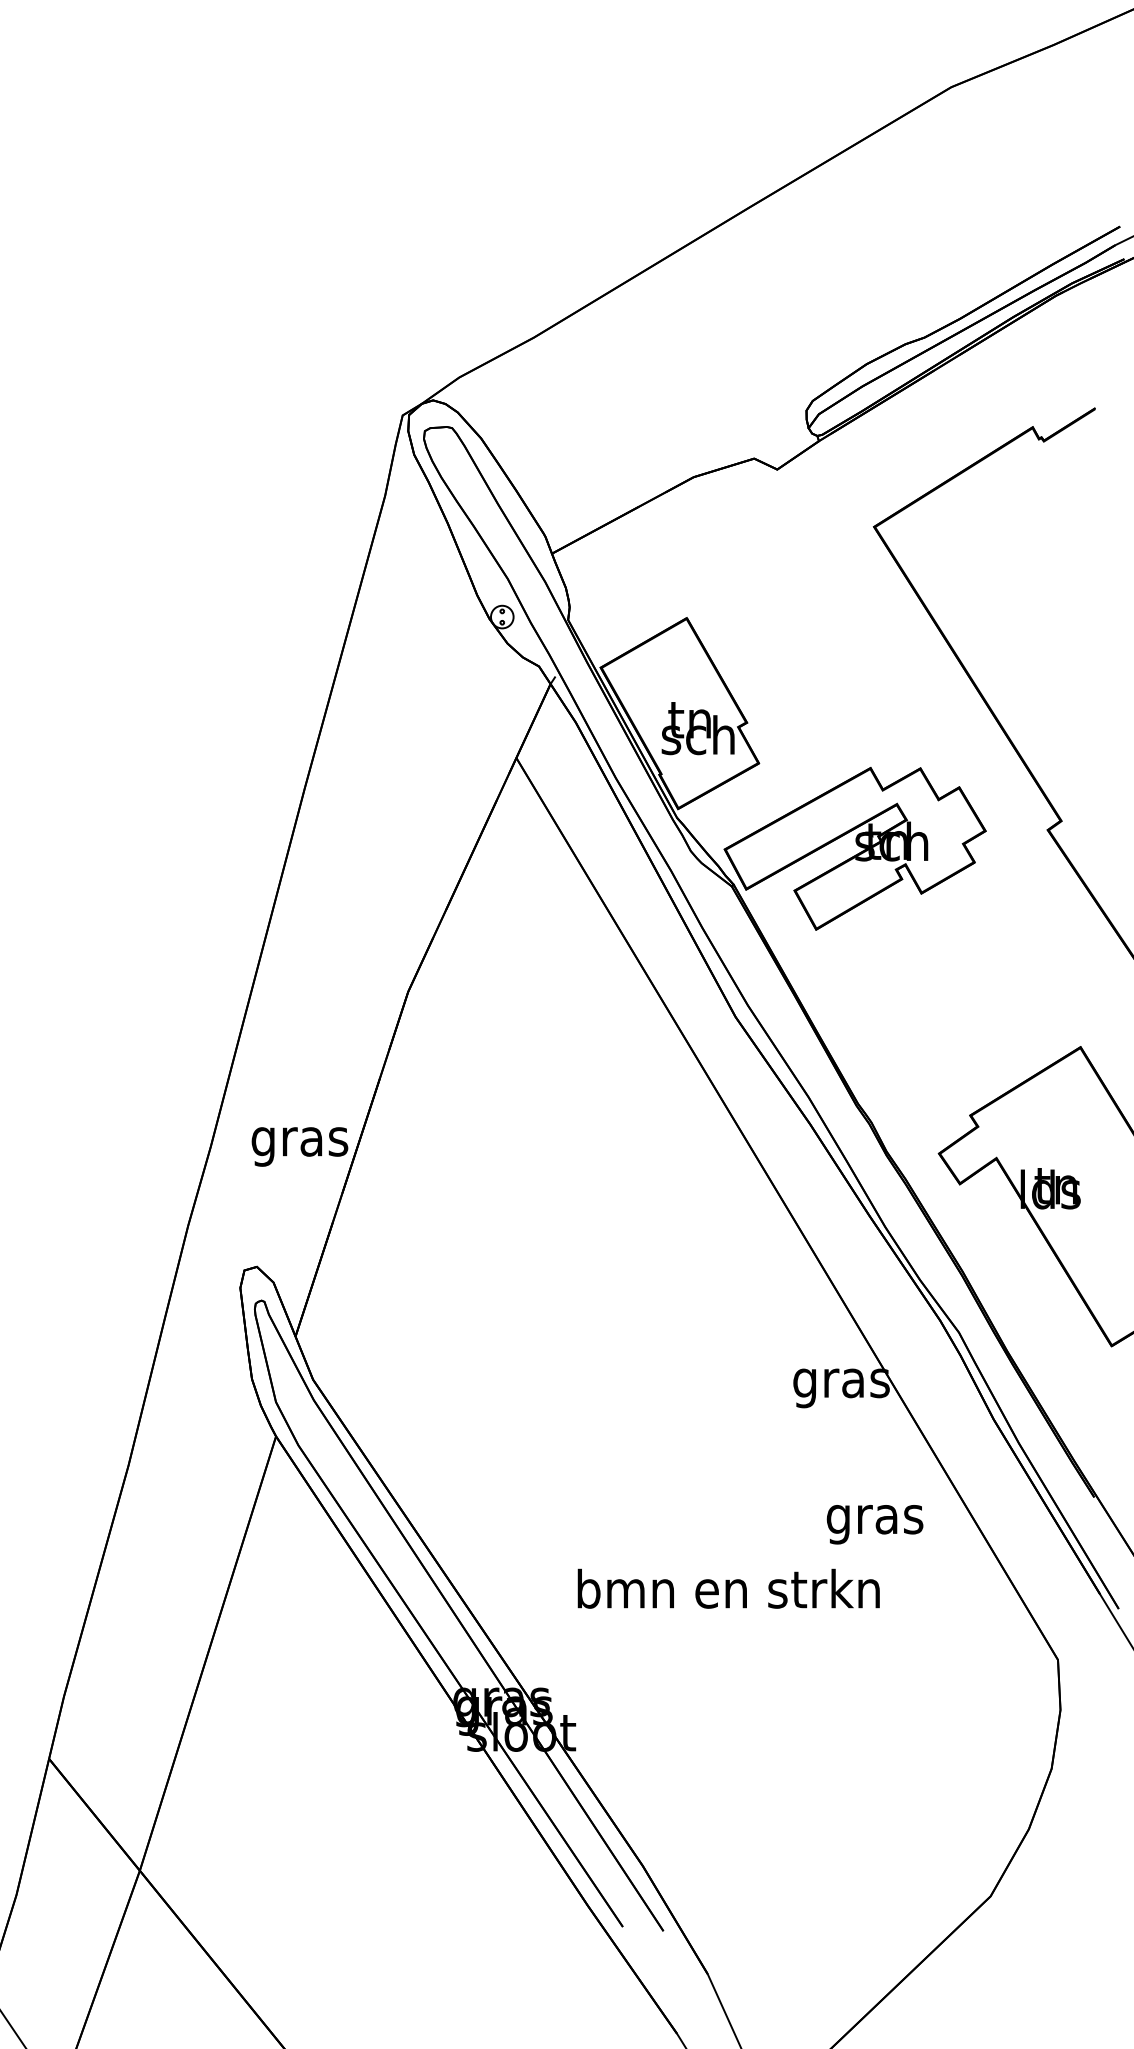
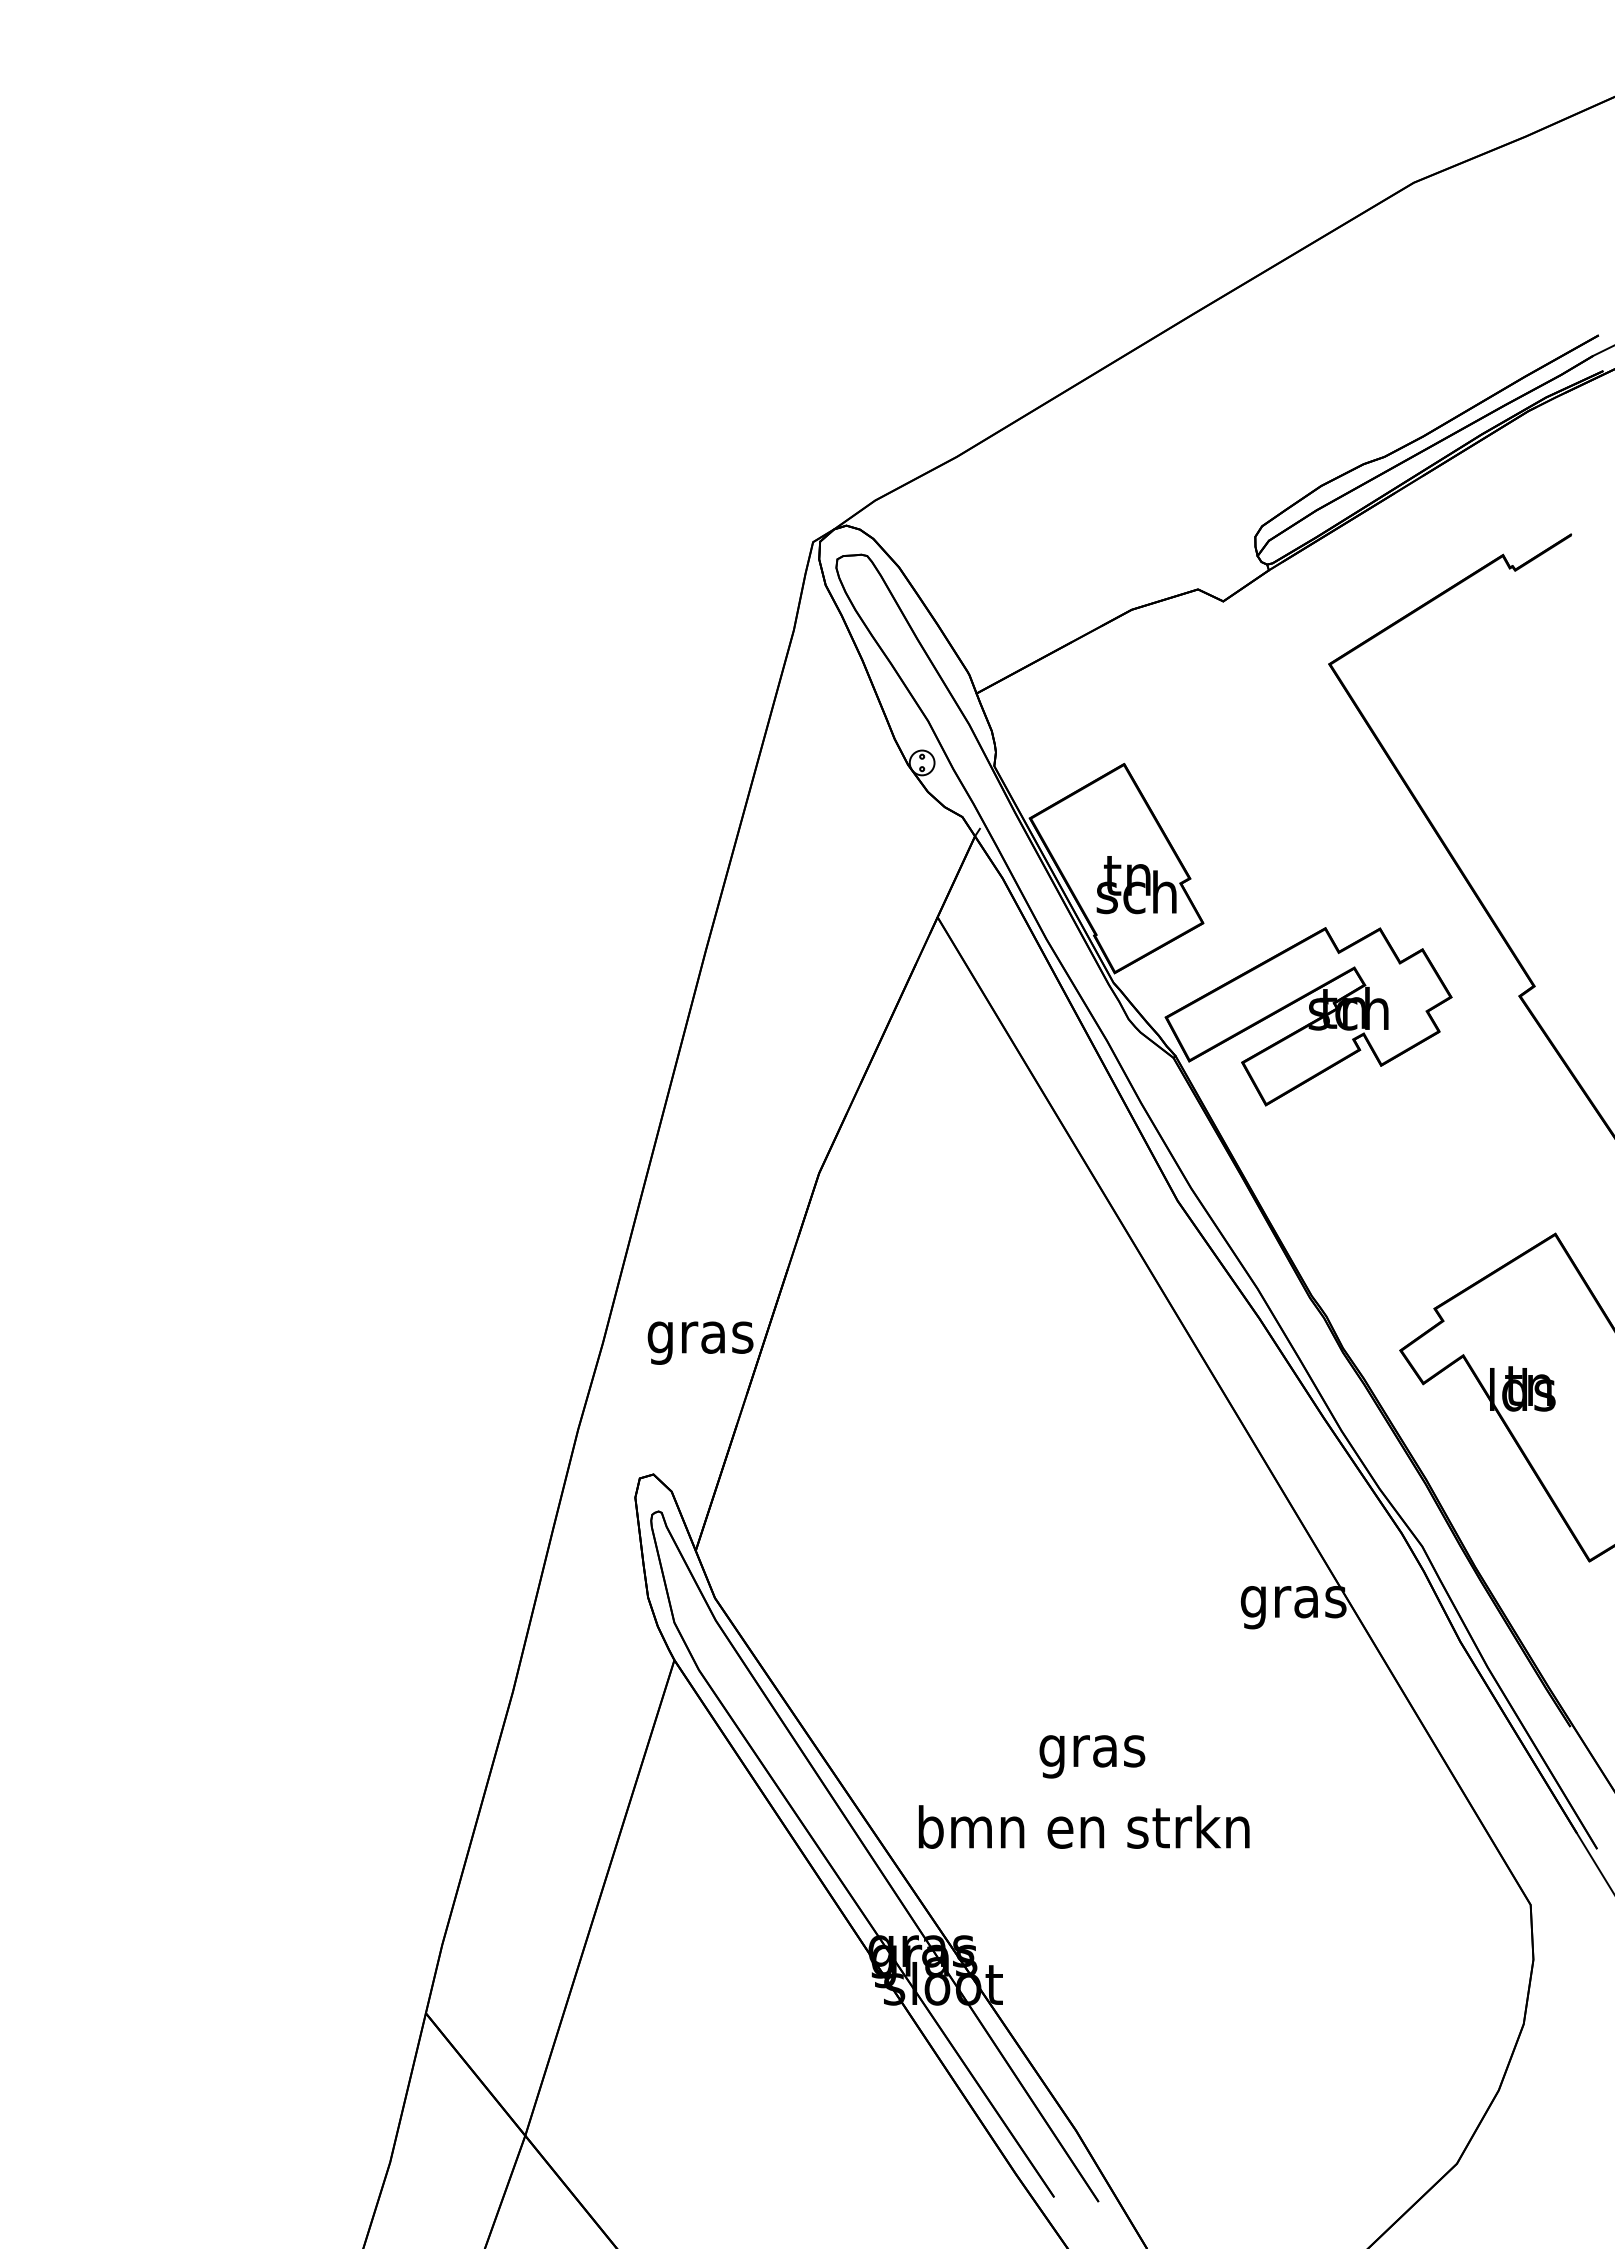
text: (875, 1524) -> (1092, 1756), moved
text: (729, 1588) -> (1084, 1826), moved

